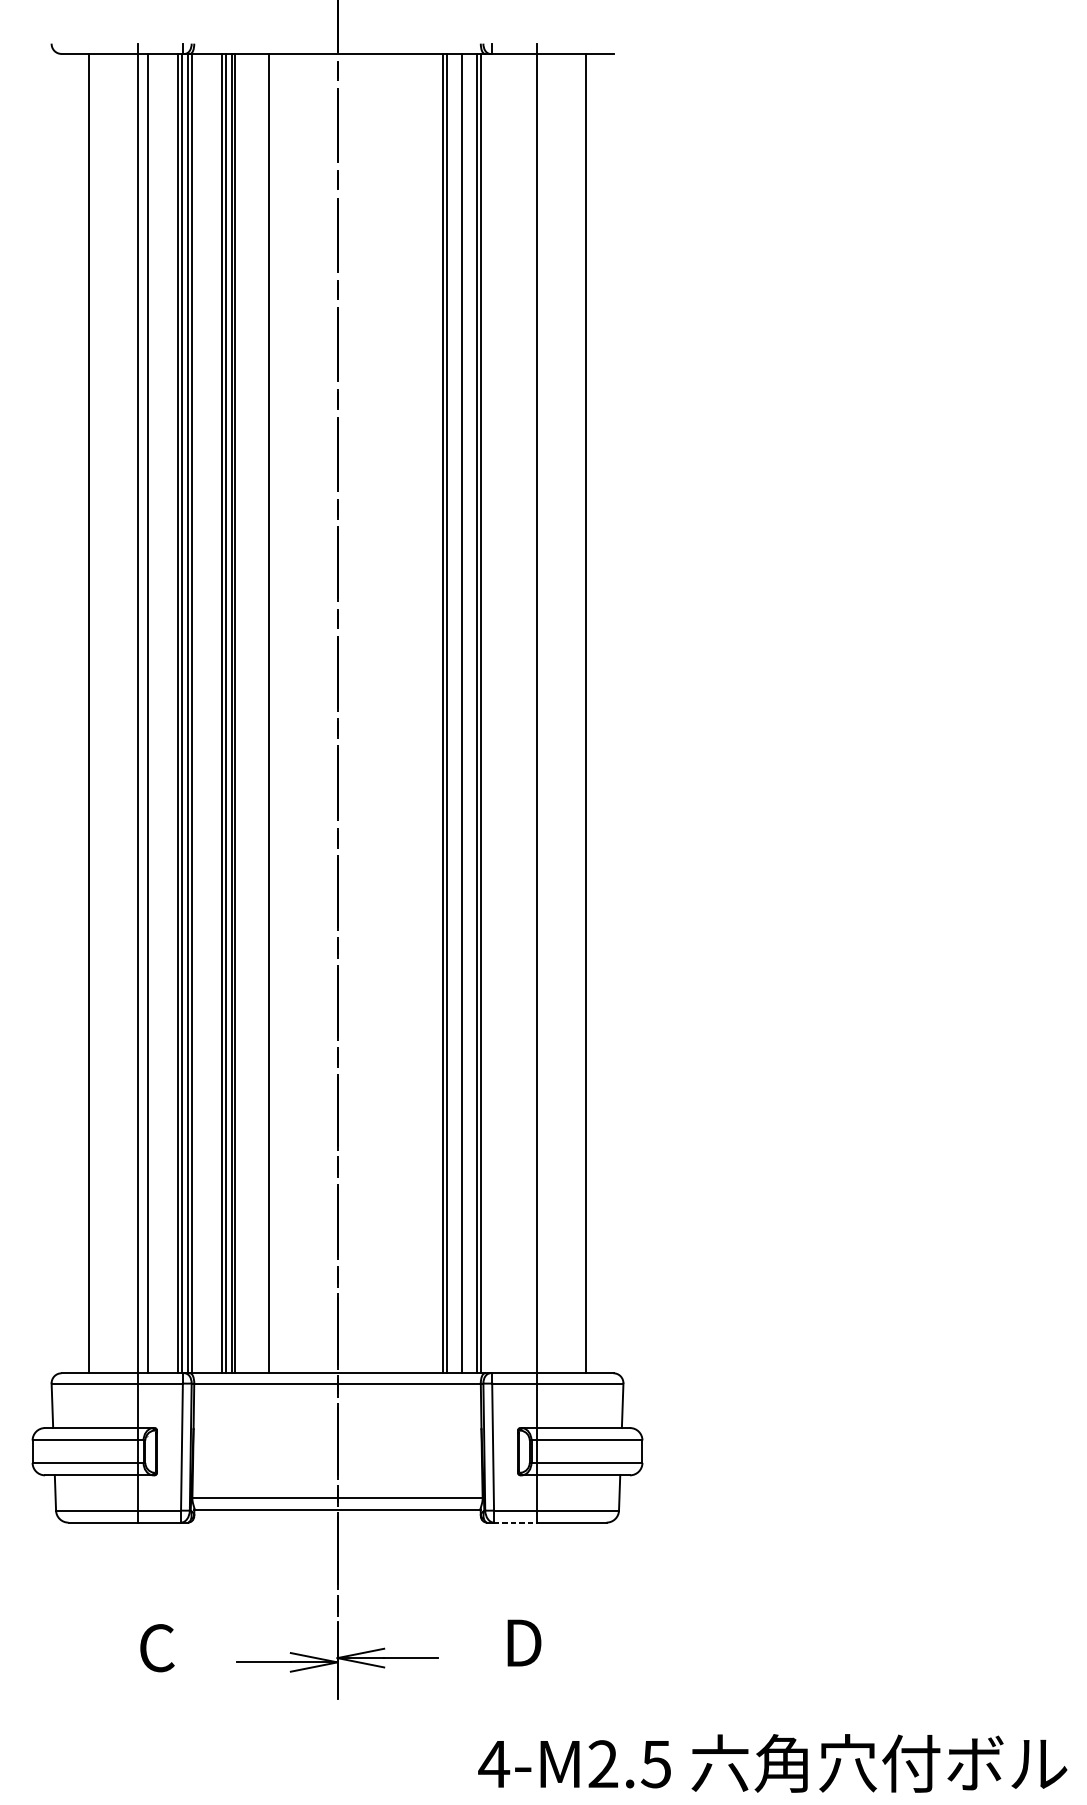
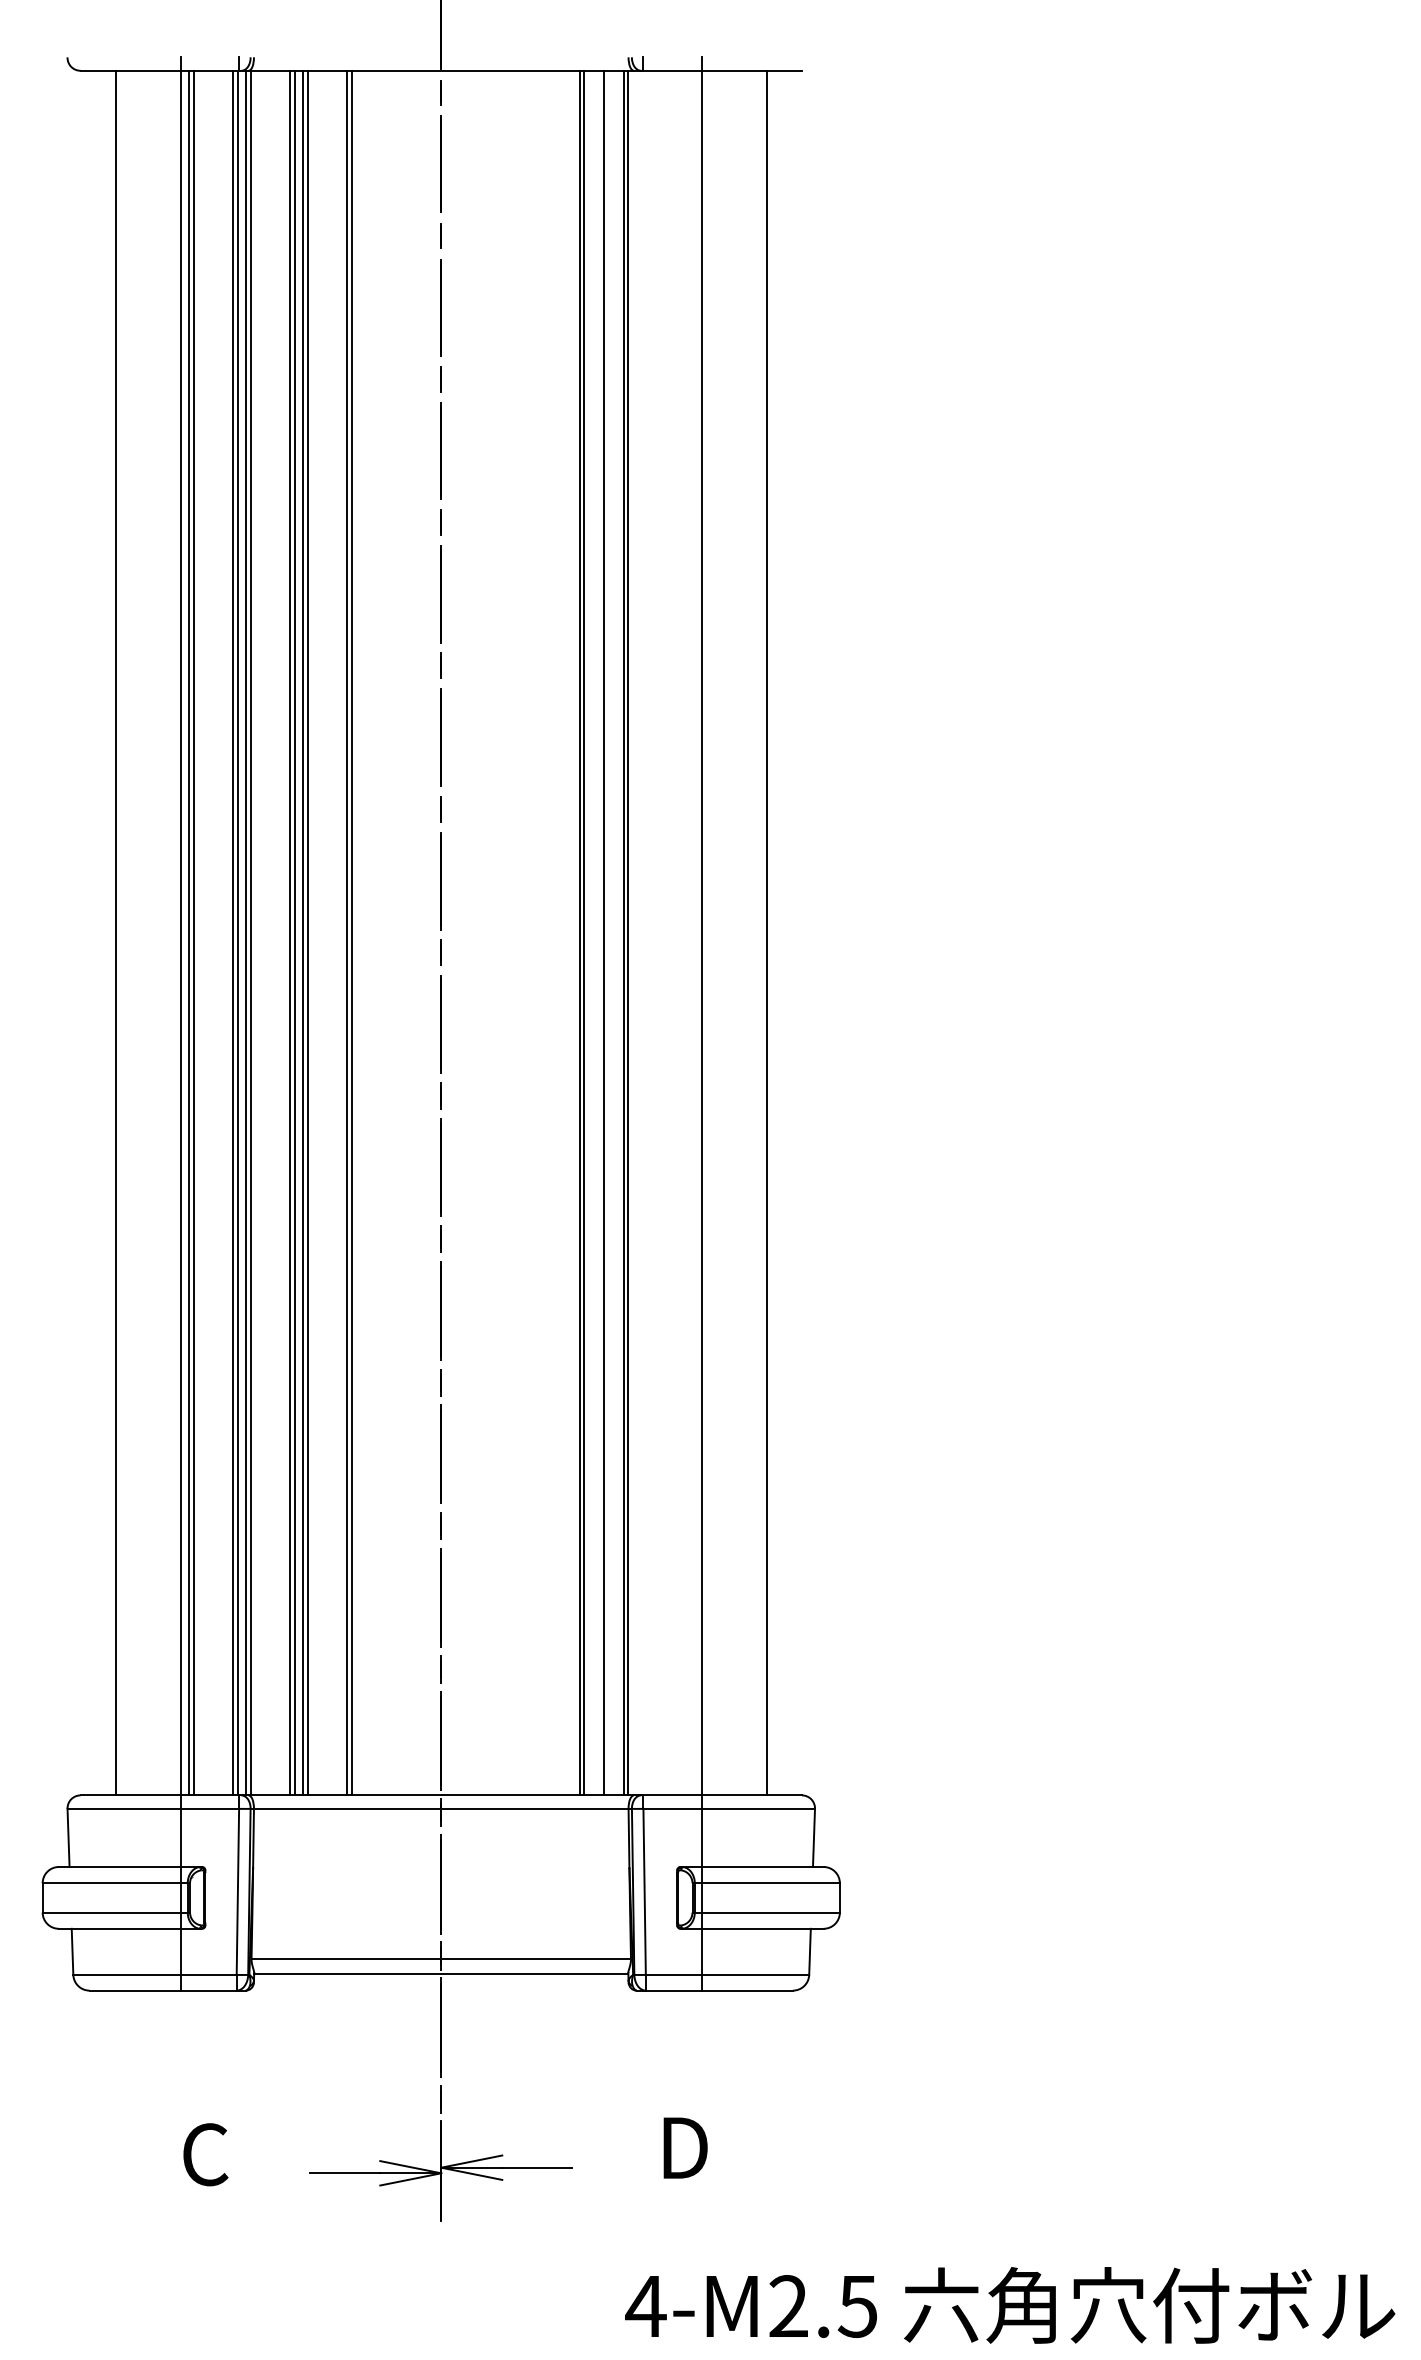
line: (144, 713) -> (189, 932), added
line: (265, 713) -> (346, 932), added
line: (515, 1522) -> (673, 1990), dashed -> solid

